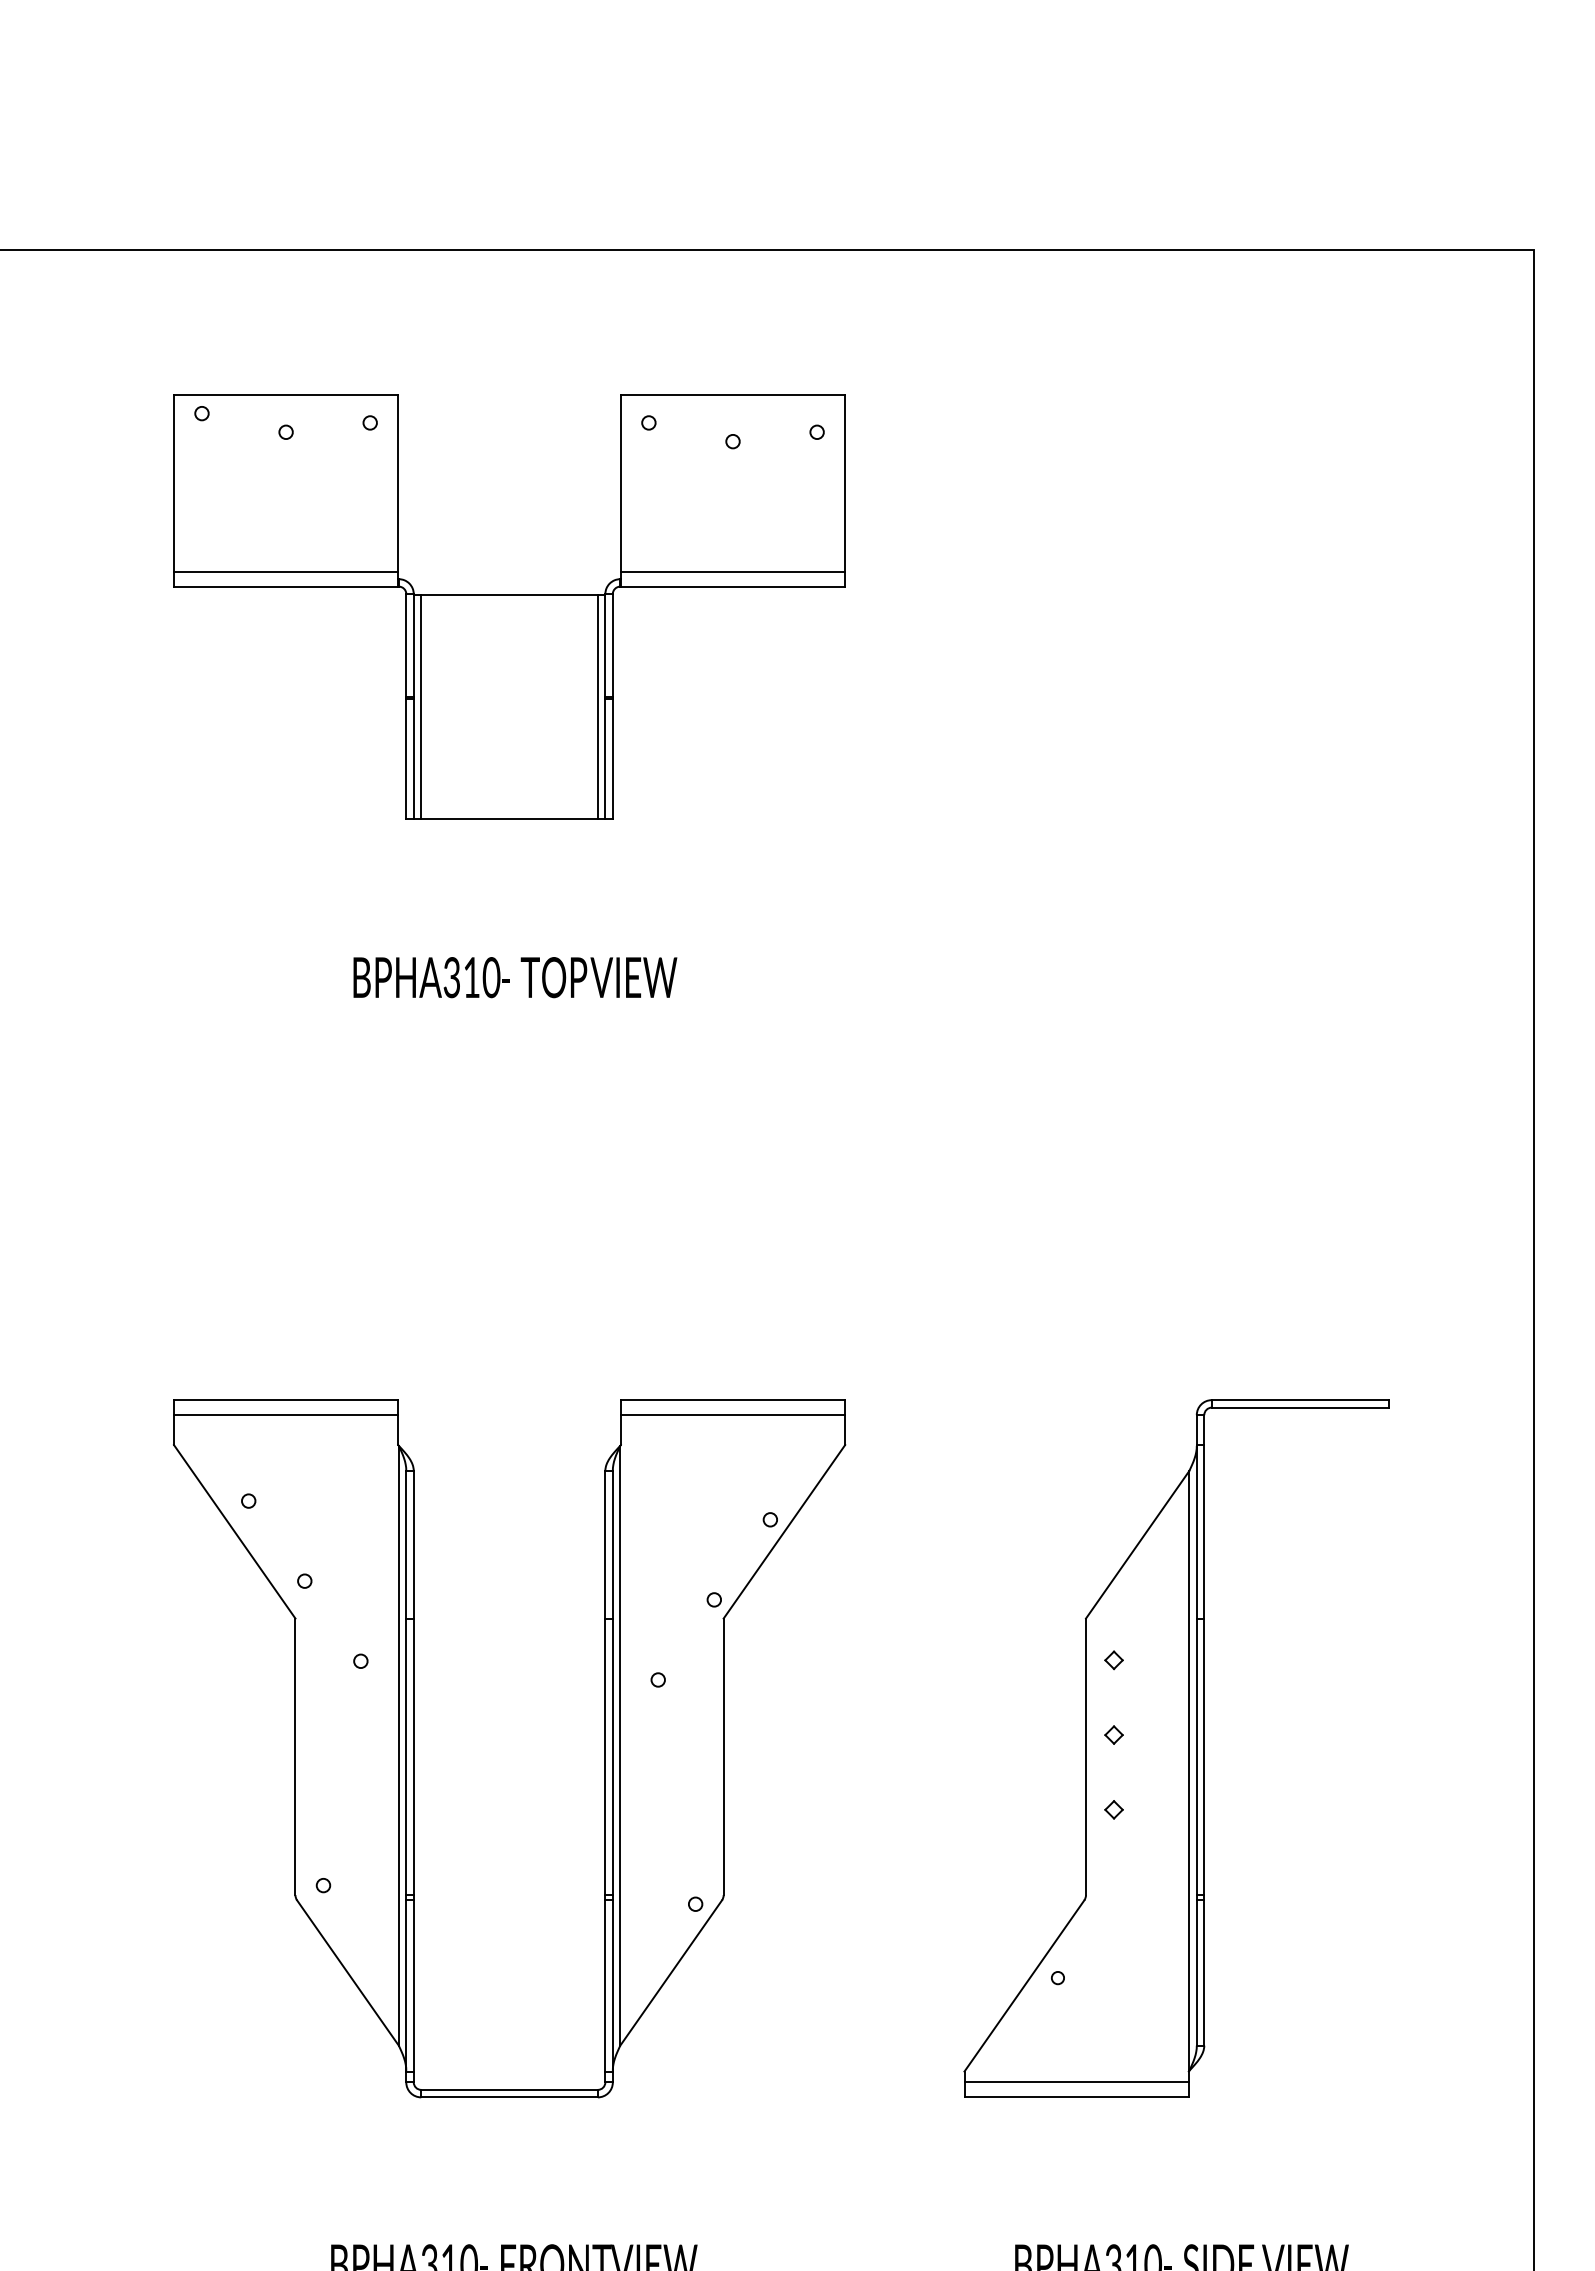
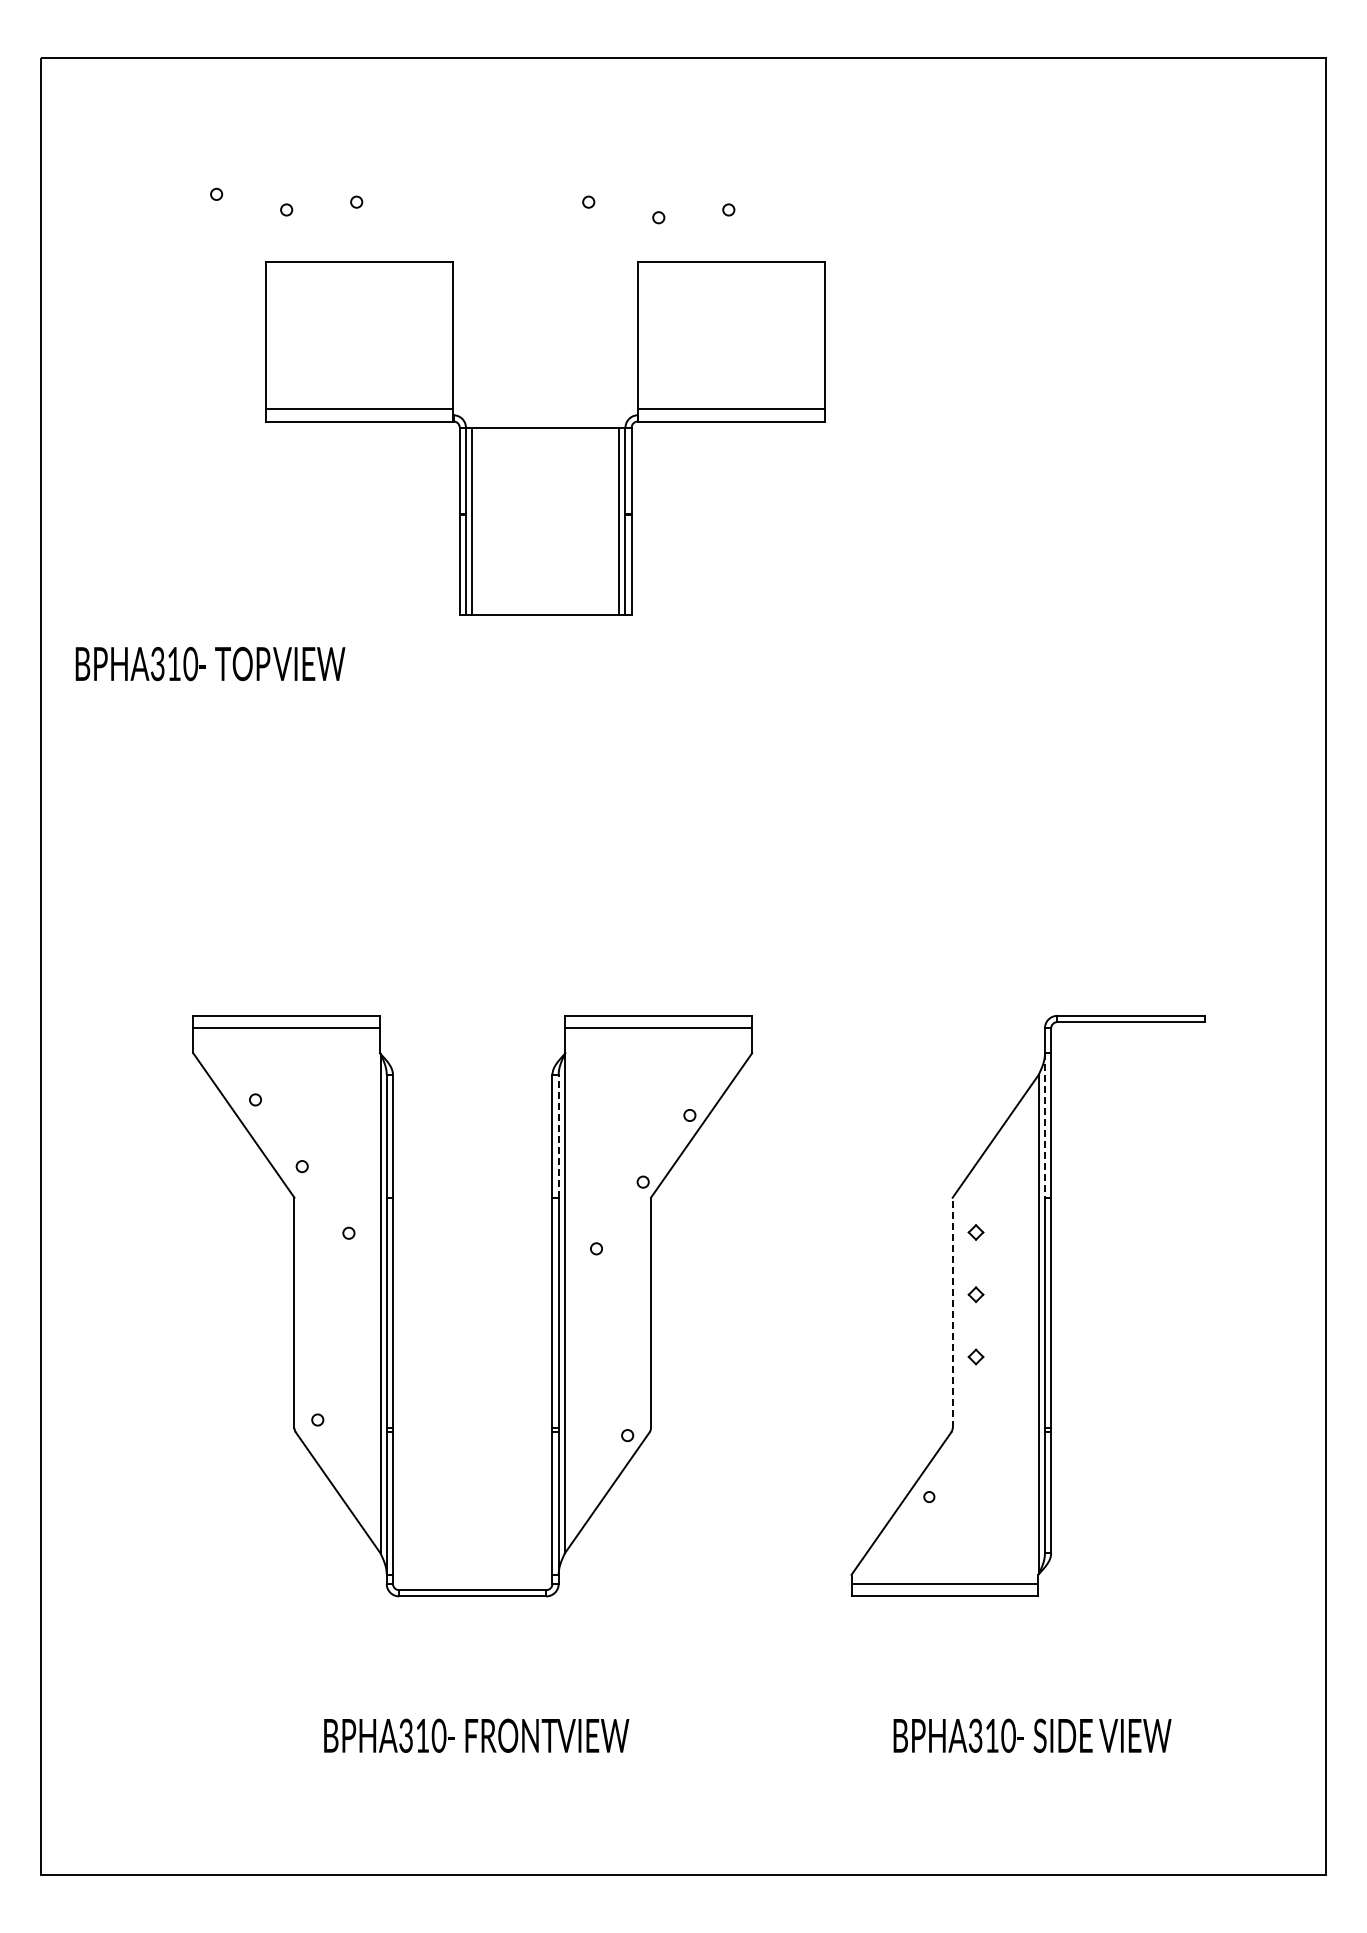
part: (509, 607) -> (545, 438), moved
text: (515, 976) -> (210, 663), moved
line: (1196, 1531) -> (1044, 1125), solid -> dashed
line: (612, 1543) -> (558, 1135), solid -> dashed
line: (1085, 1756) -> (952, 1312), solid -> dashed

